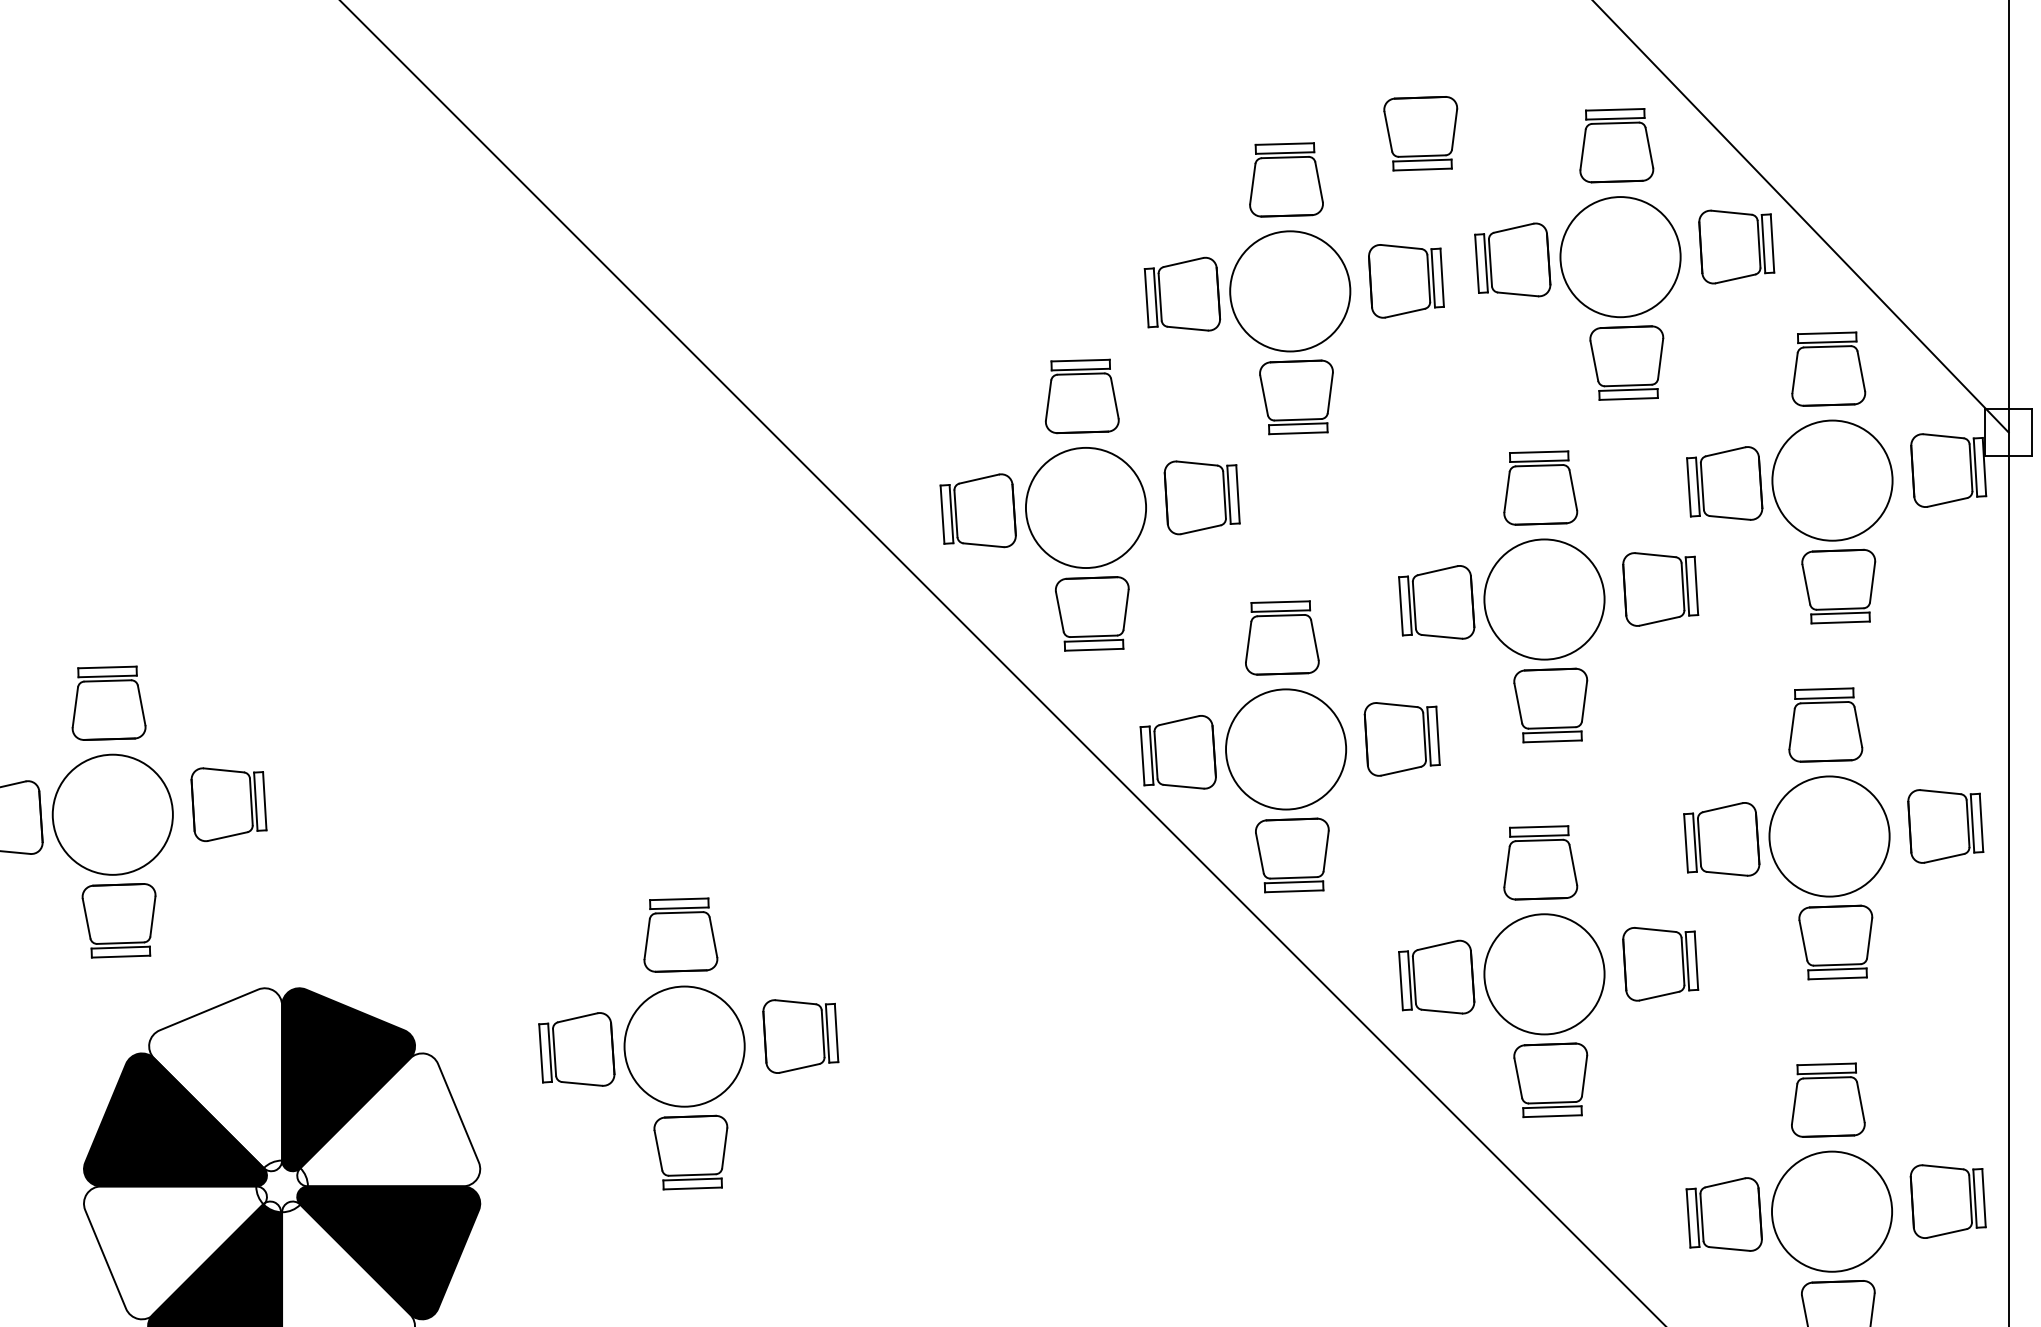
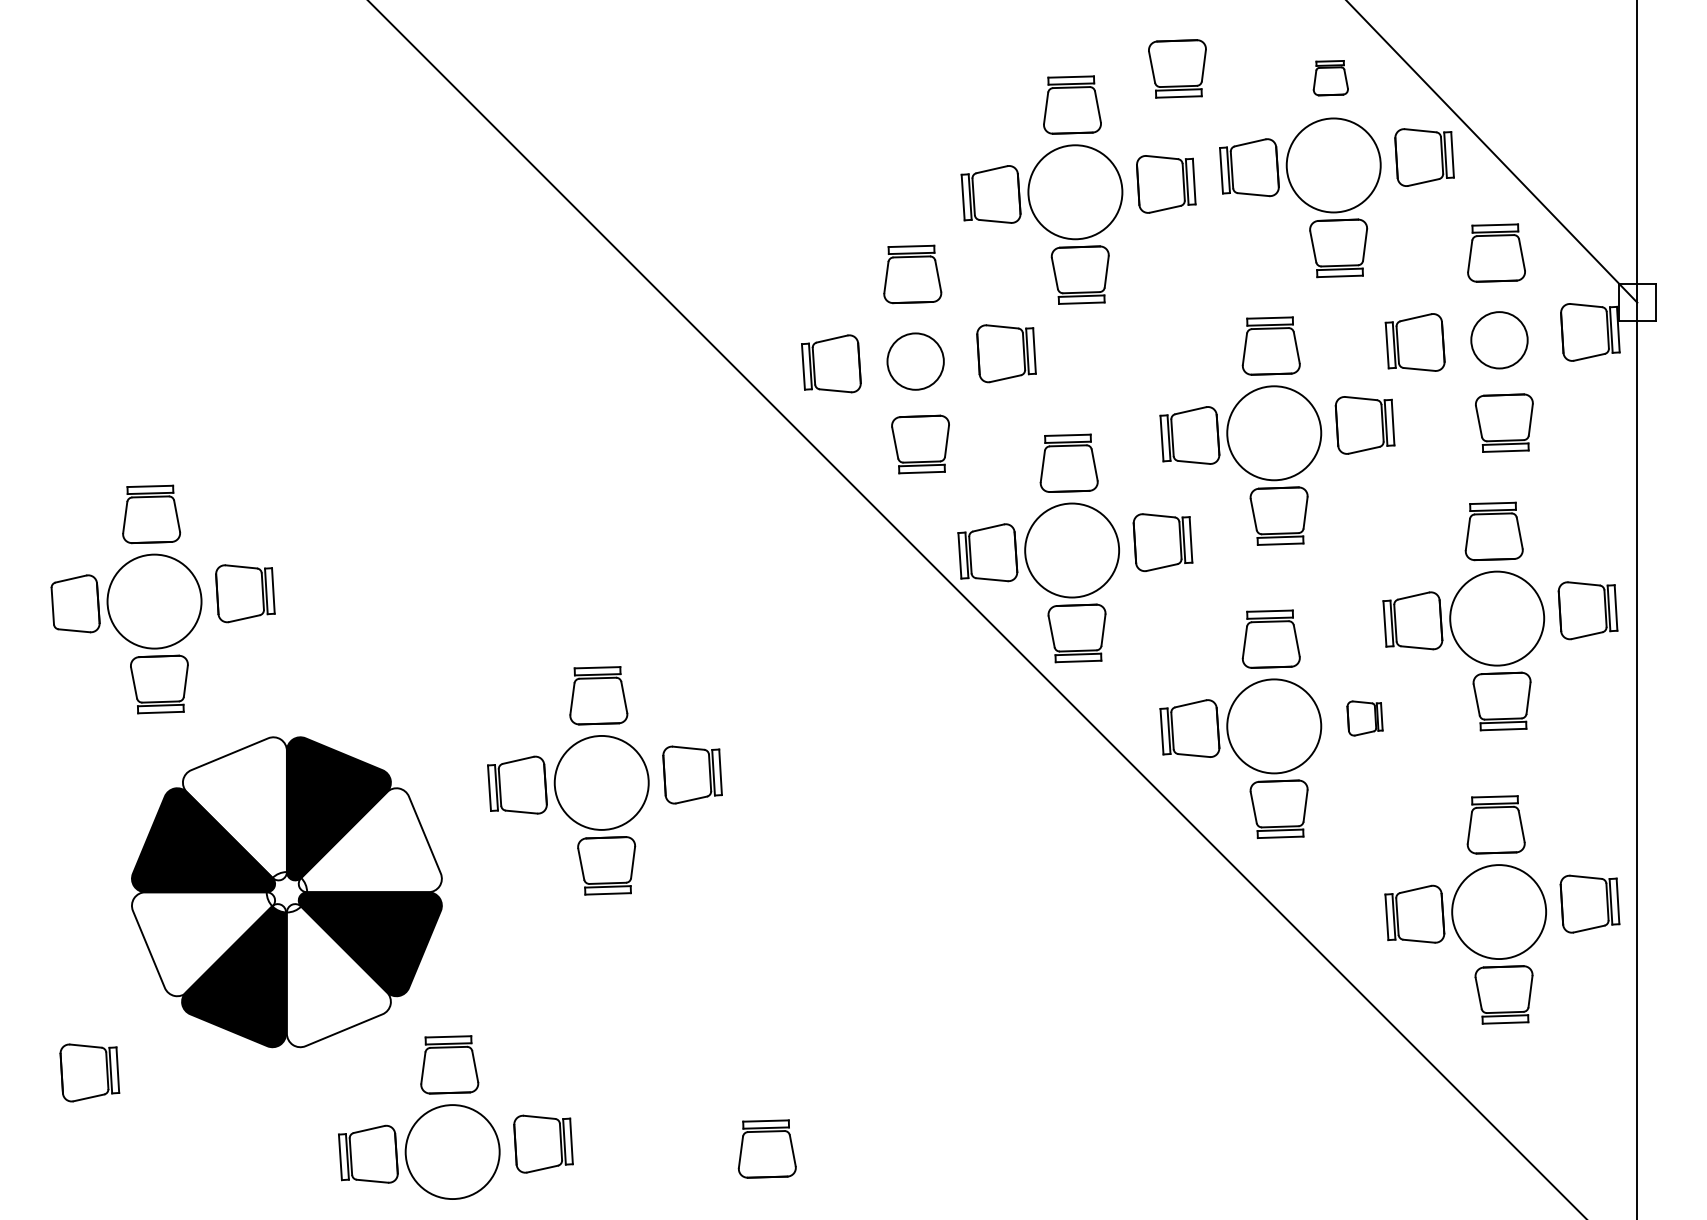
part: (1616, 144) -> (1330, 77), size x0.6
circle: (1832, 480) -> (1499, 340), size x0.6
circle: (1085, 507) -> (915, 361), size x0.6
part: (1659, 964) -> (1364, 718), size x0.6

